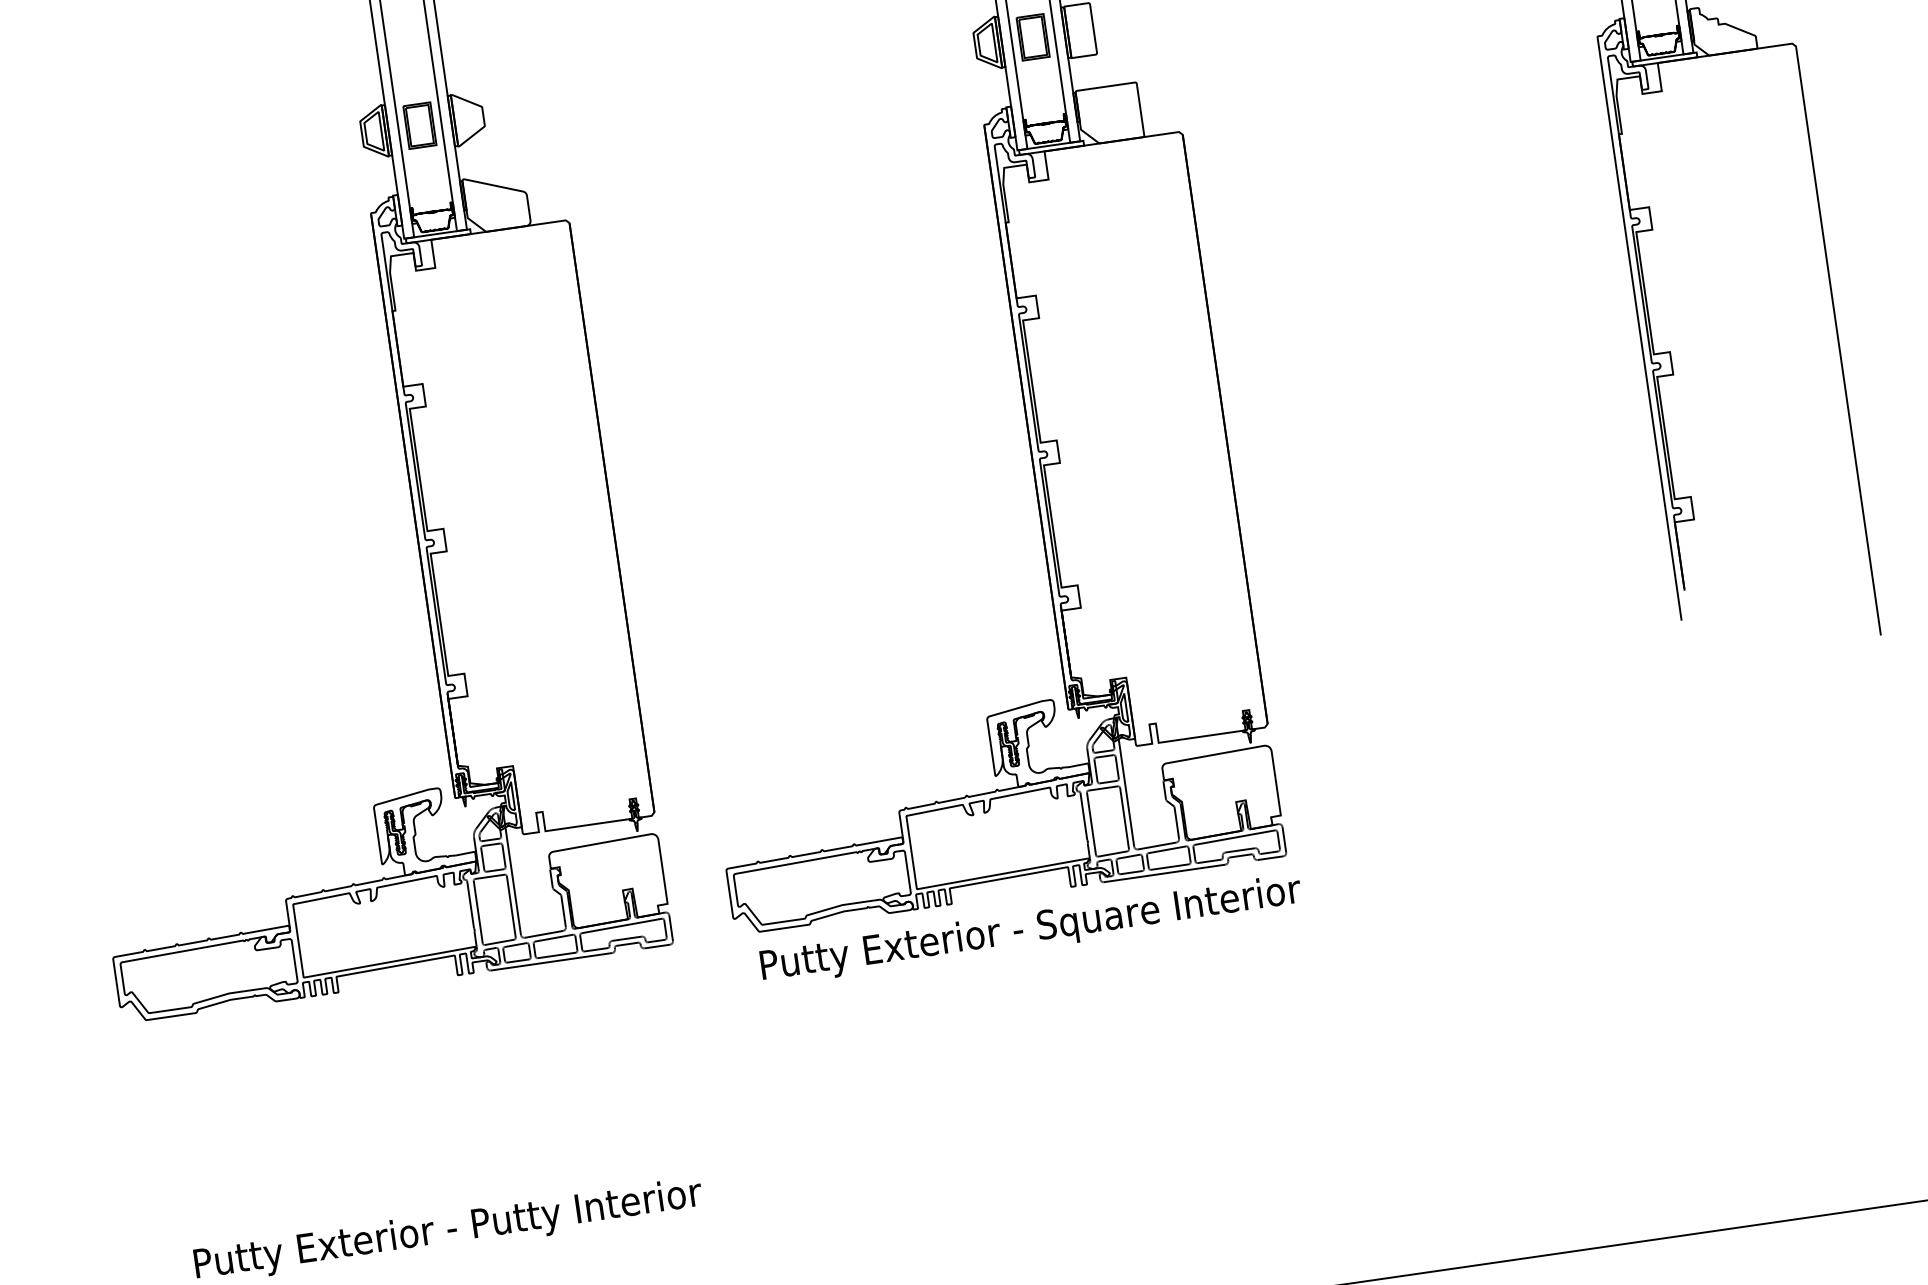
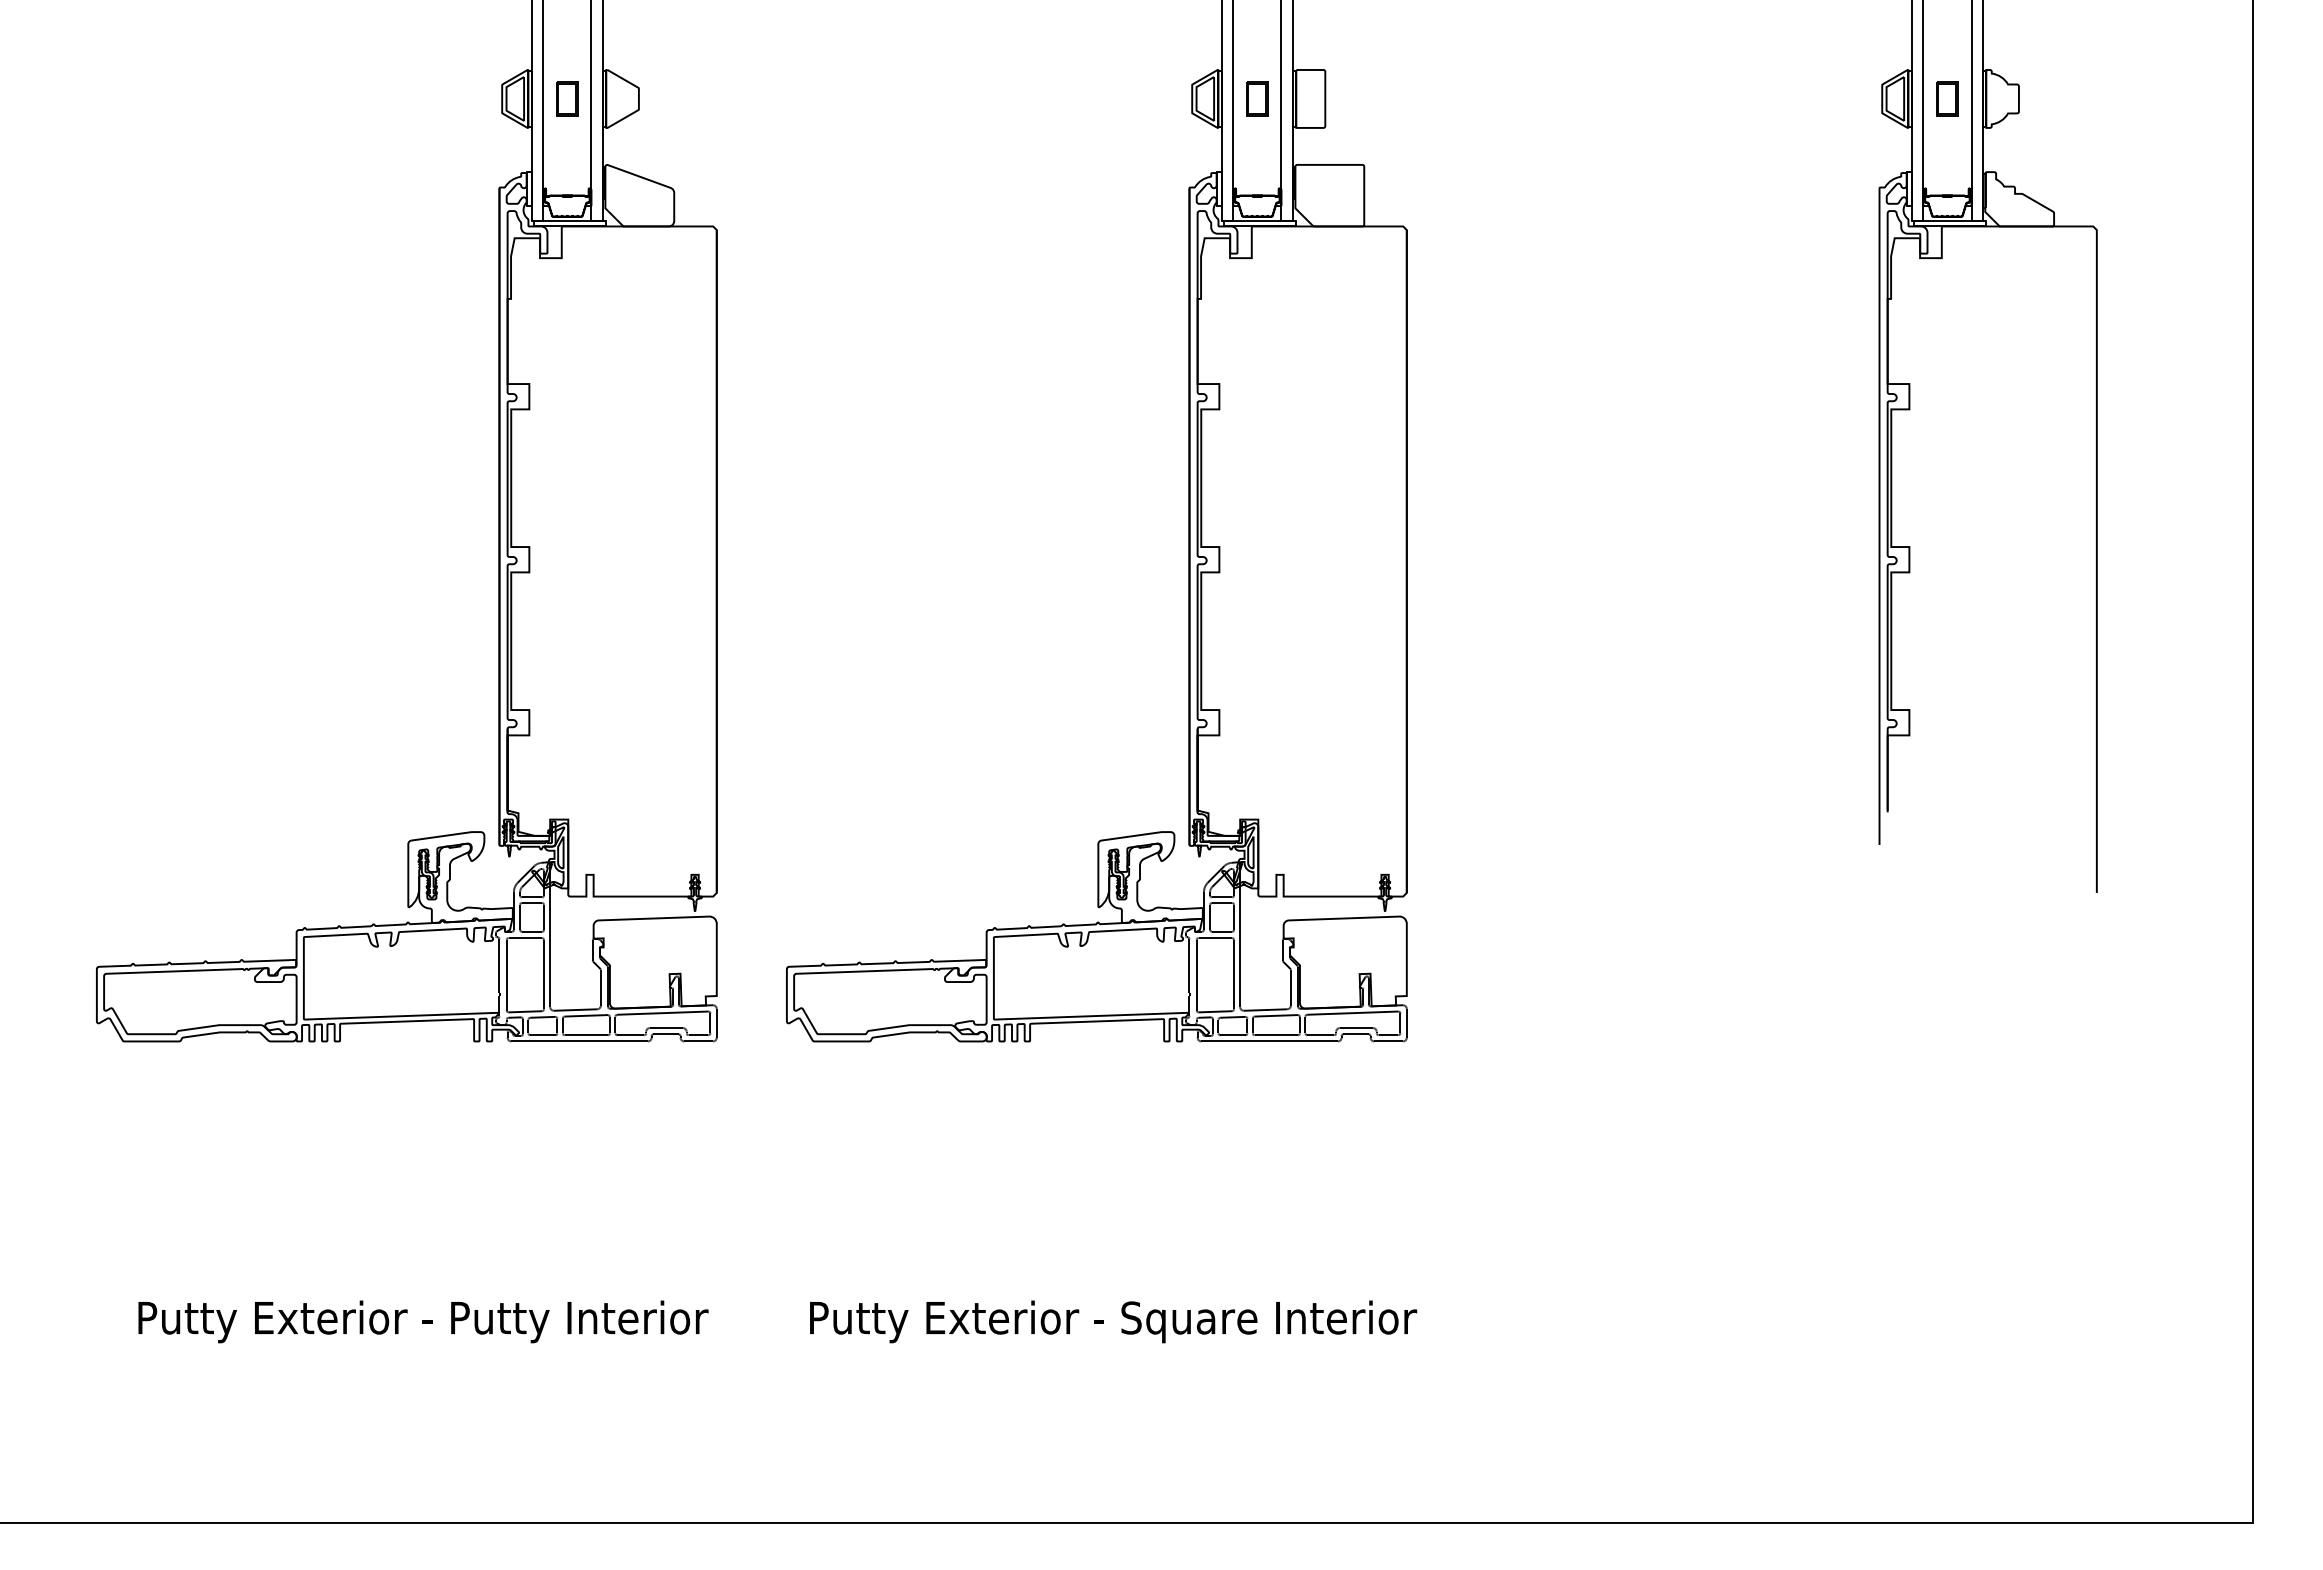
part: (1033, 36) -> (1257, 98), size x0.71
part: (420, 125) -> (567, 98), size x0.71
text: (1031, 929) -> (1113, 1321), moved

